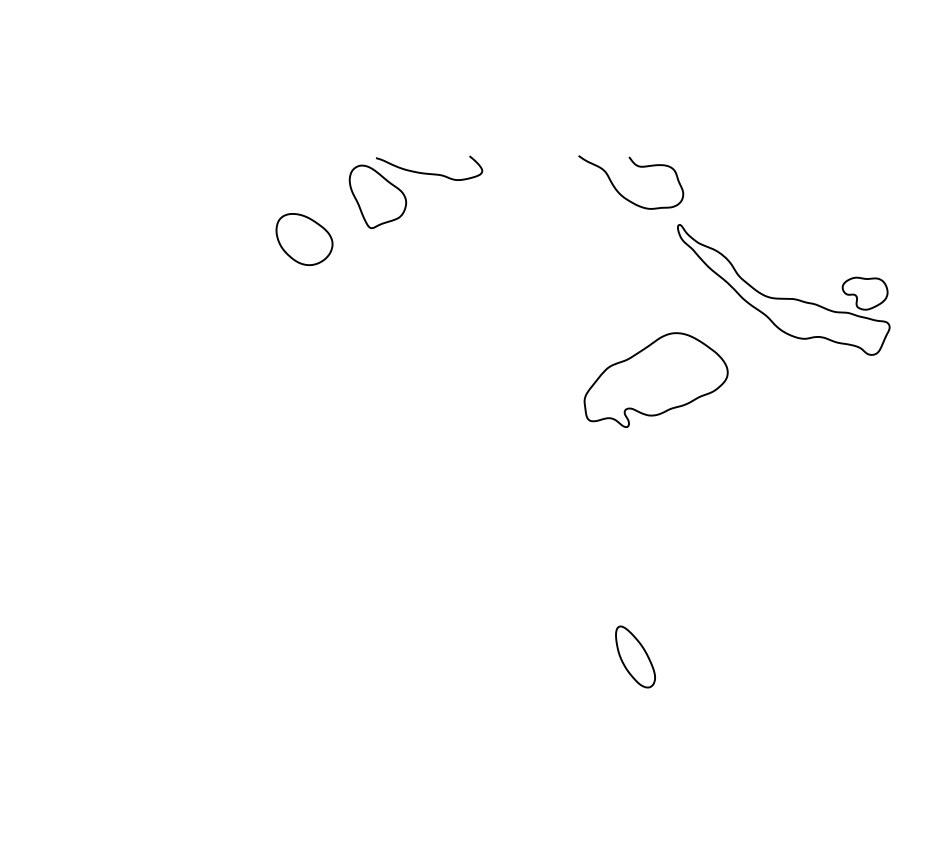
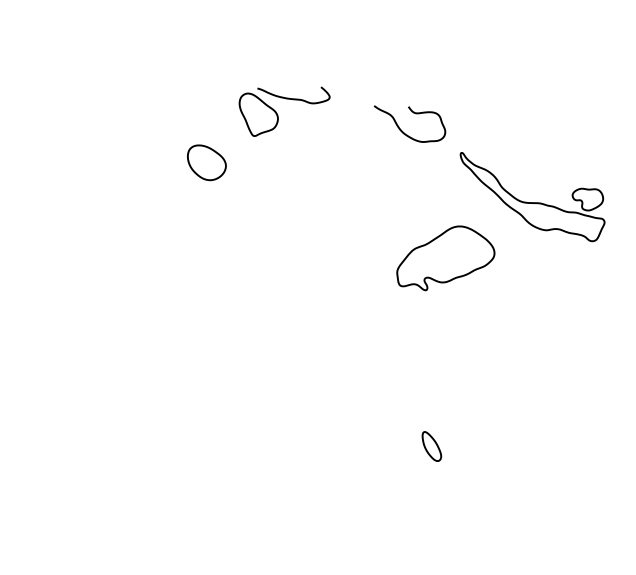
curve: (620, 191) -> (402, 130), moved
part: (406, 197) -> (278, 115), moved
part: (635, 656) -> (431, 446), size x0.7

